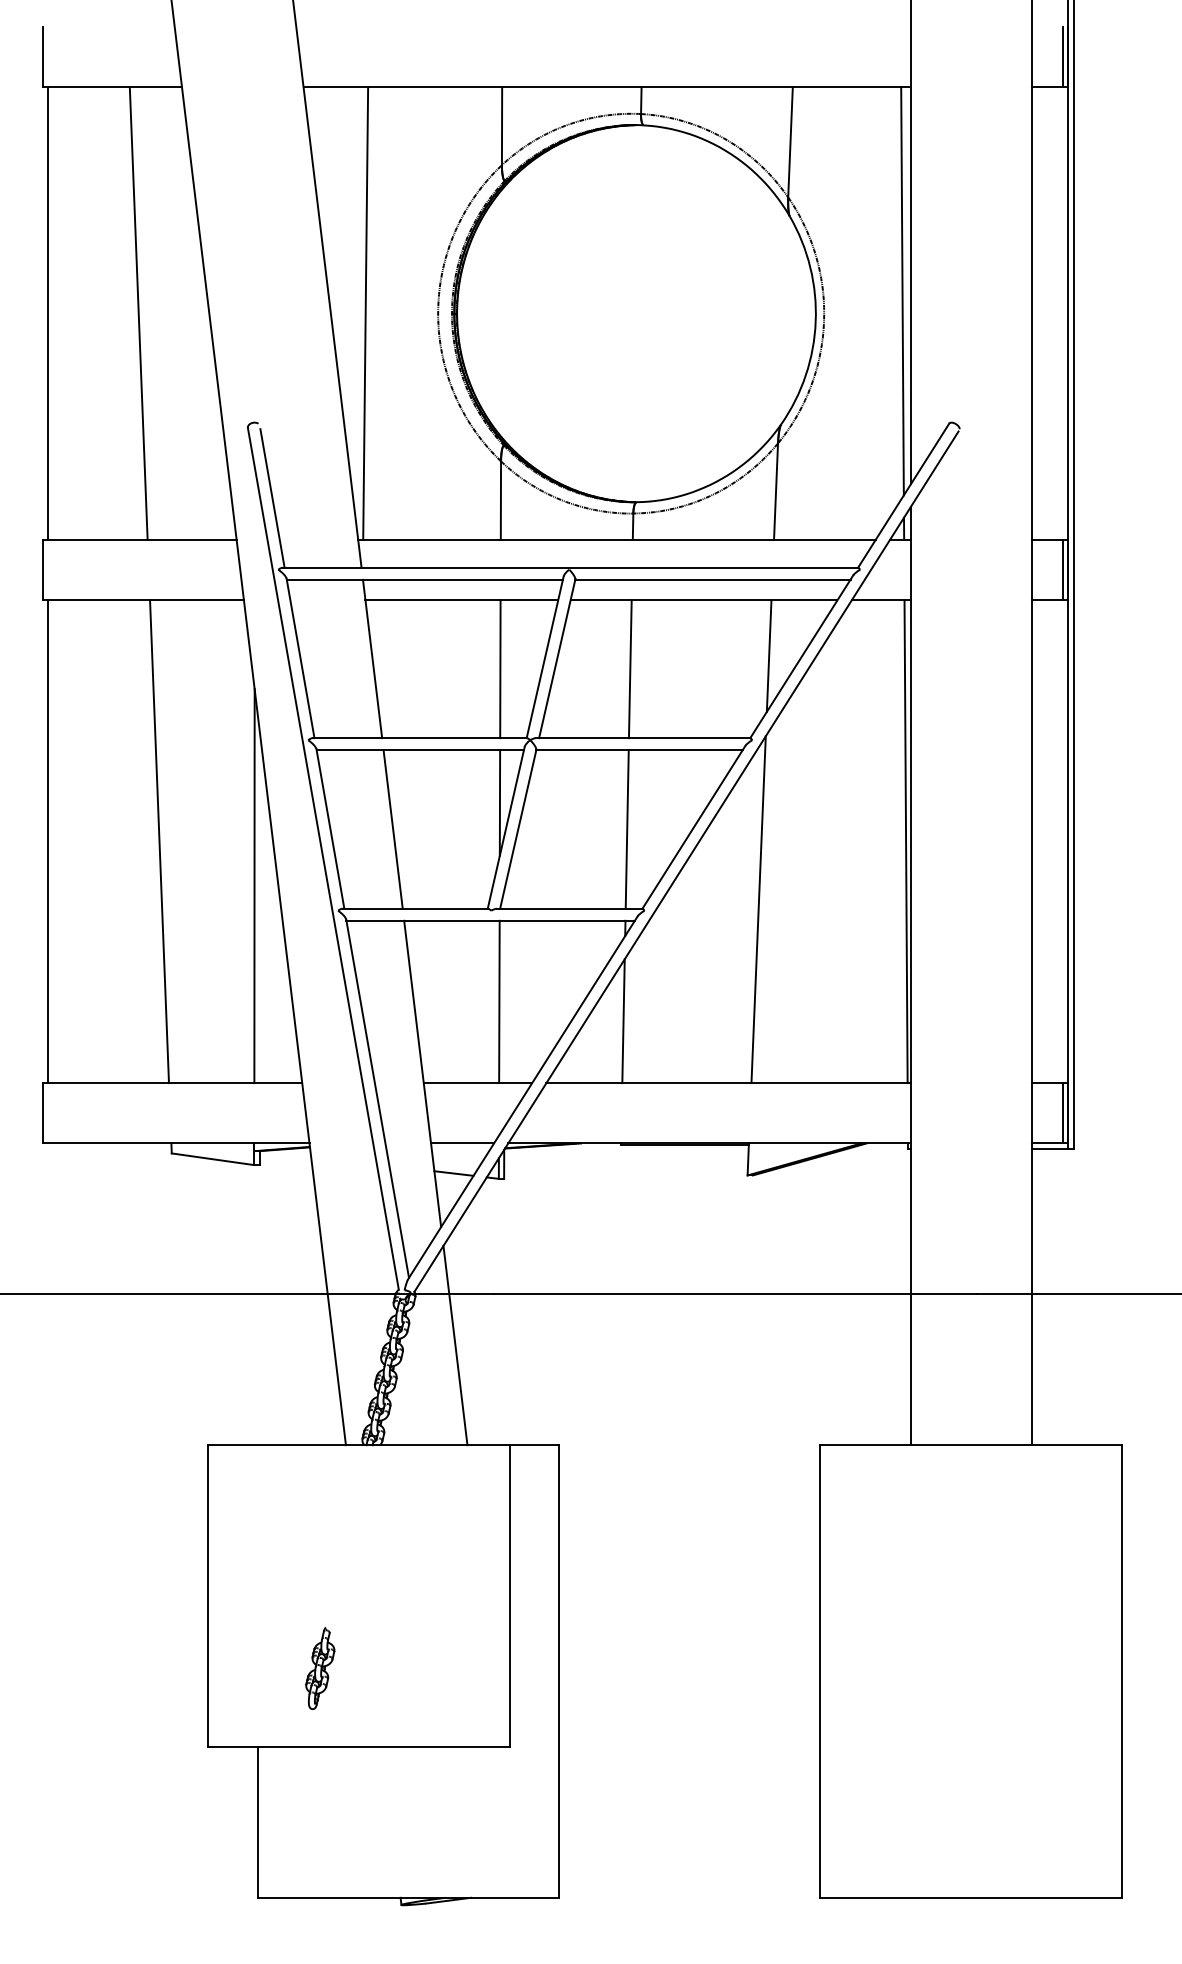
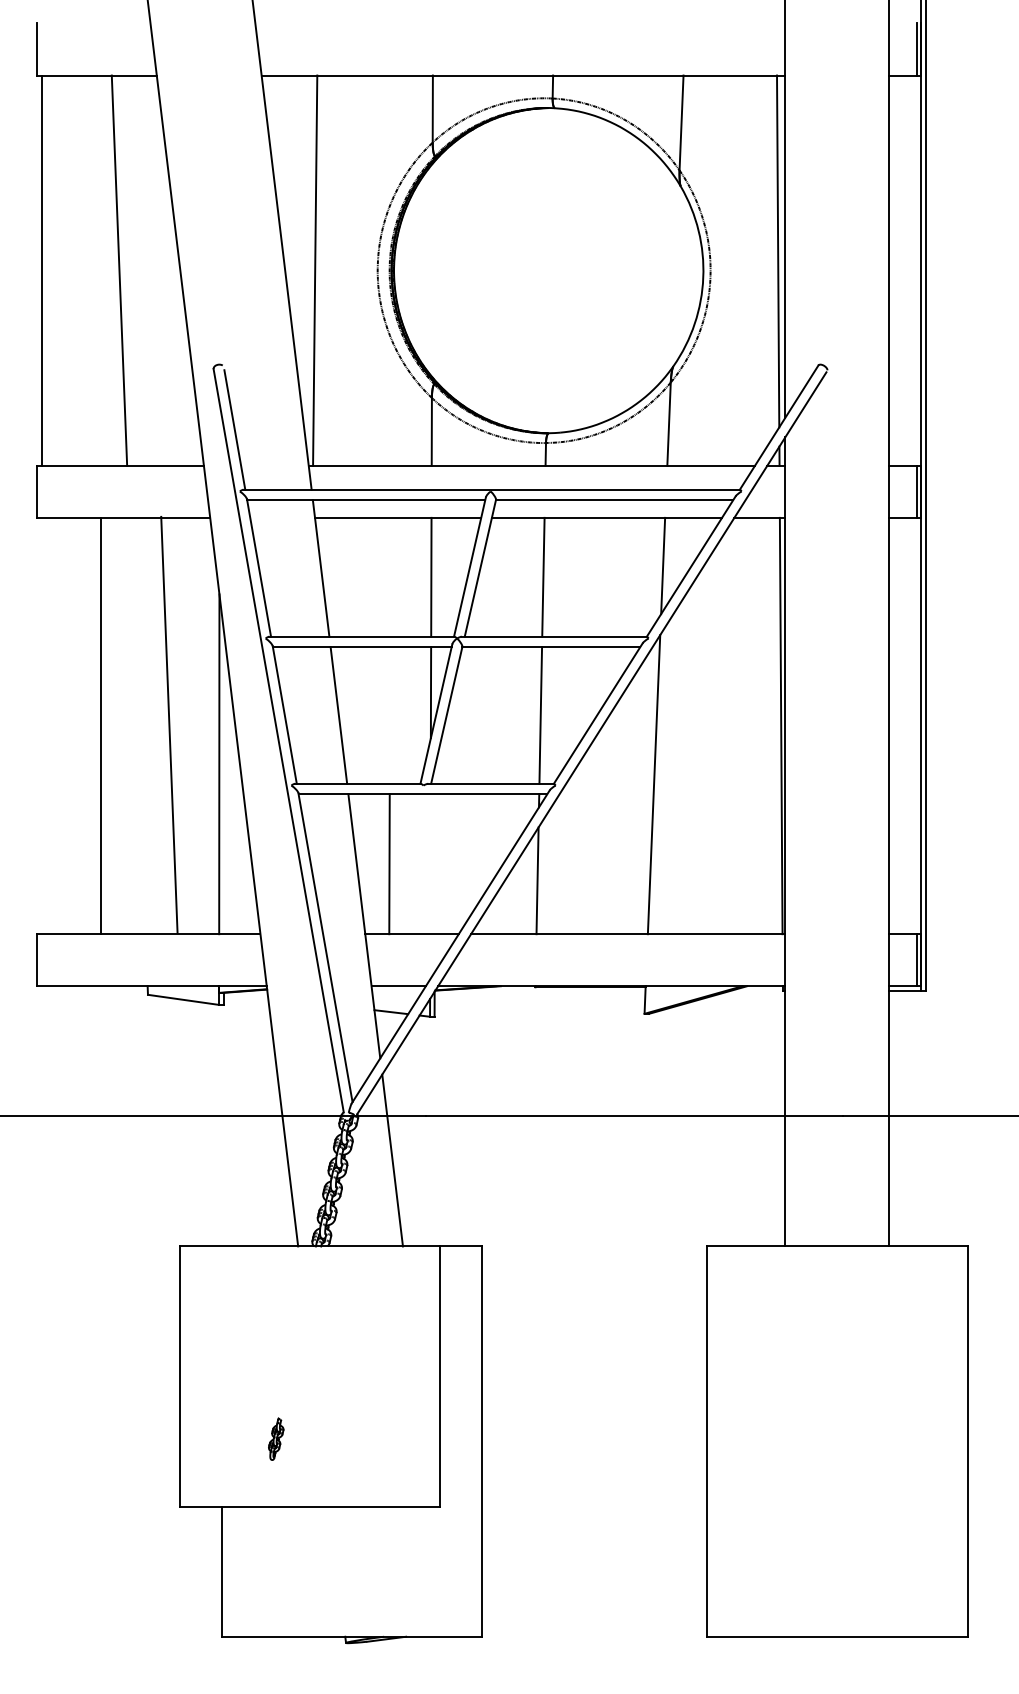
line: (48, 841) -> (100, 725), moved
line: (159, 841) -> (169, 724), moved
line: (499, 1002) -> (389, 864), moved
part: (320, 1667) -> (276, 1438), size x0.6

